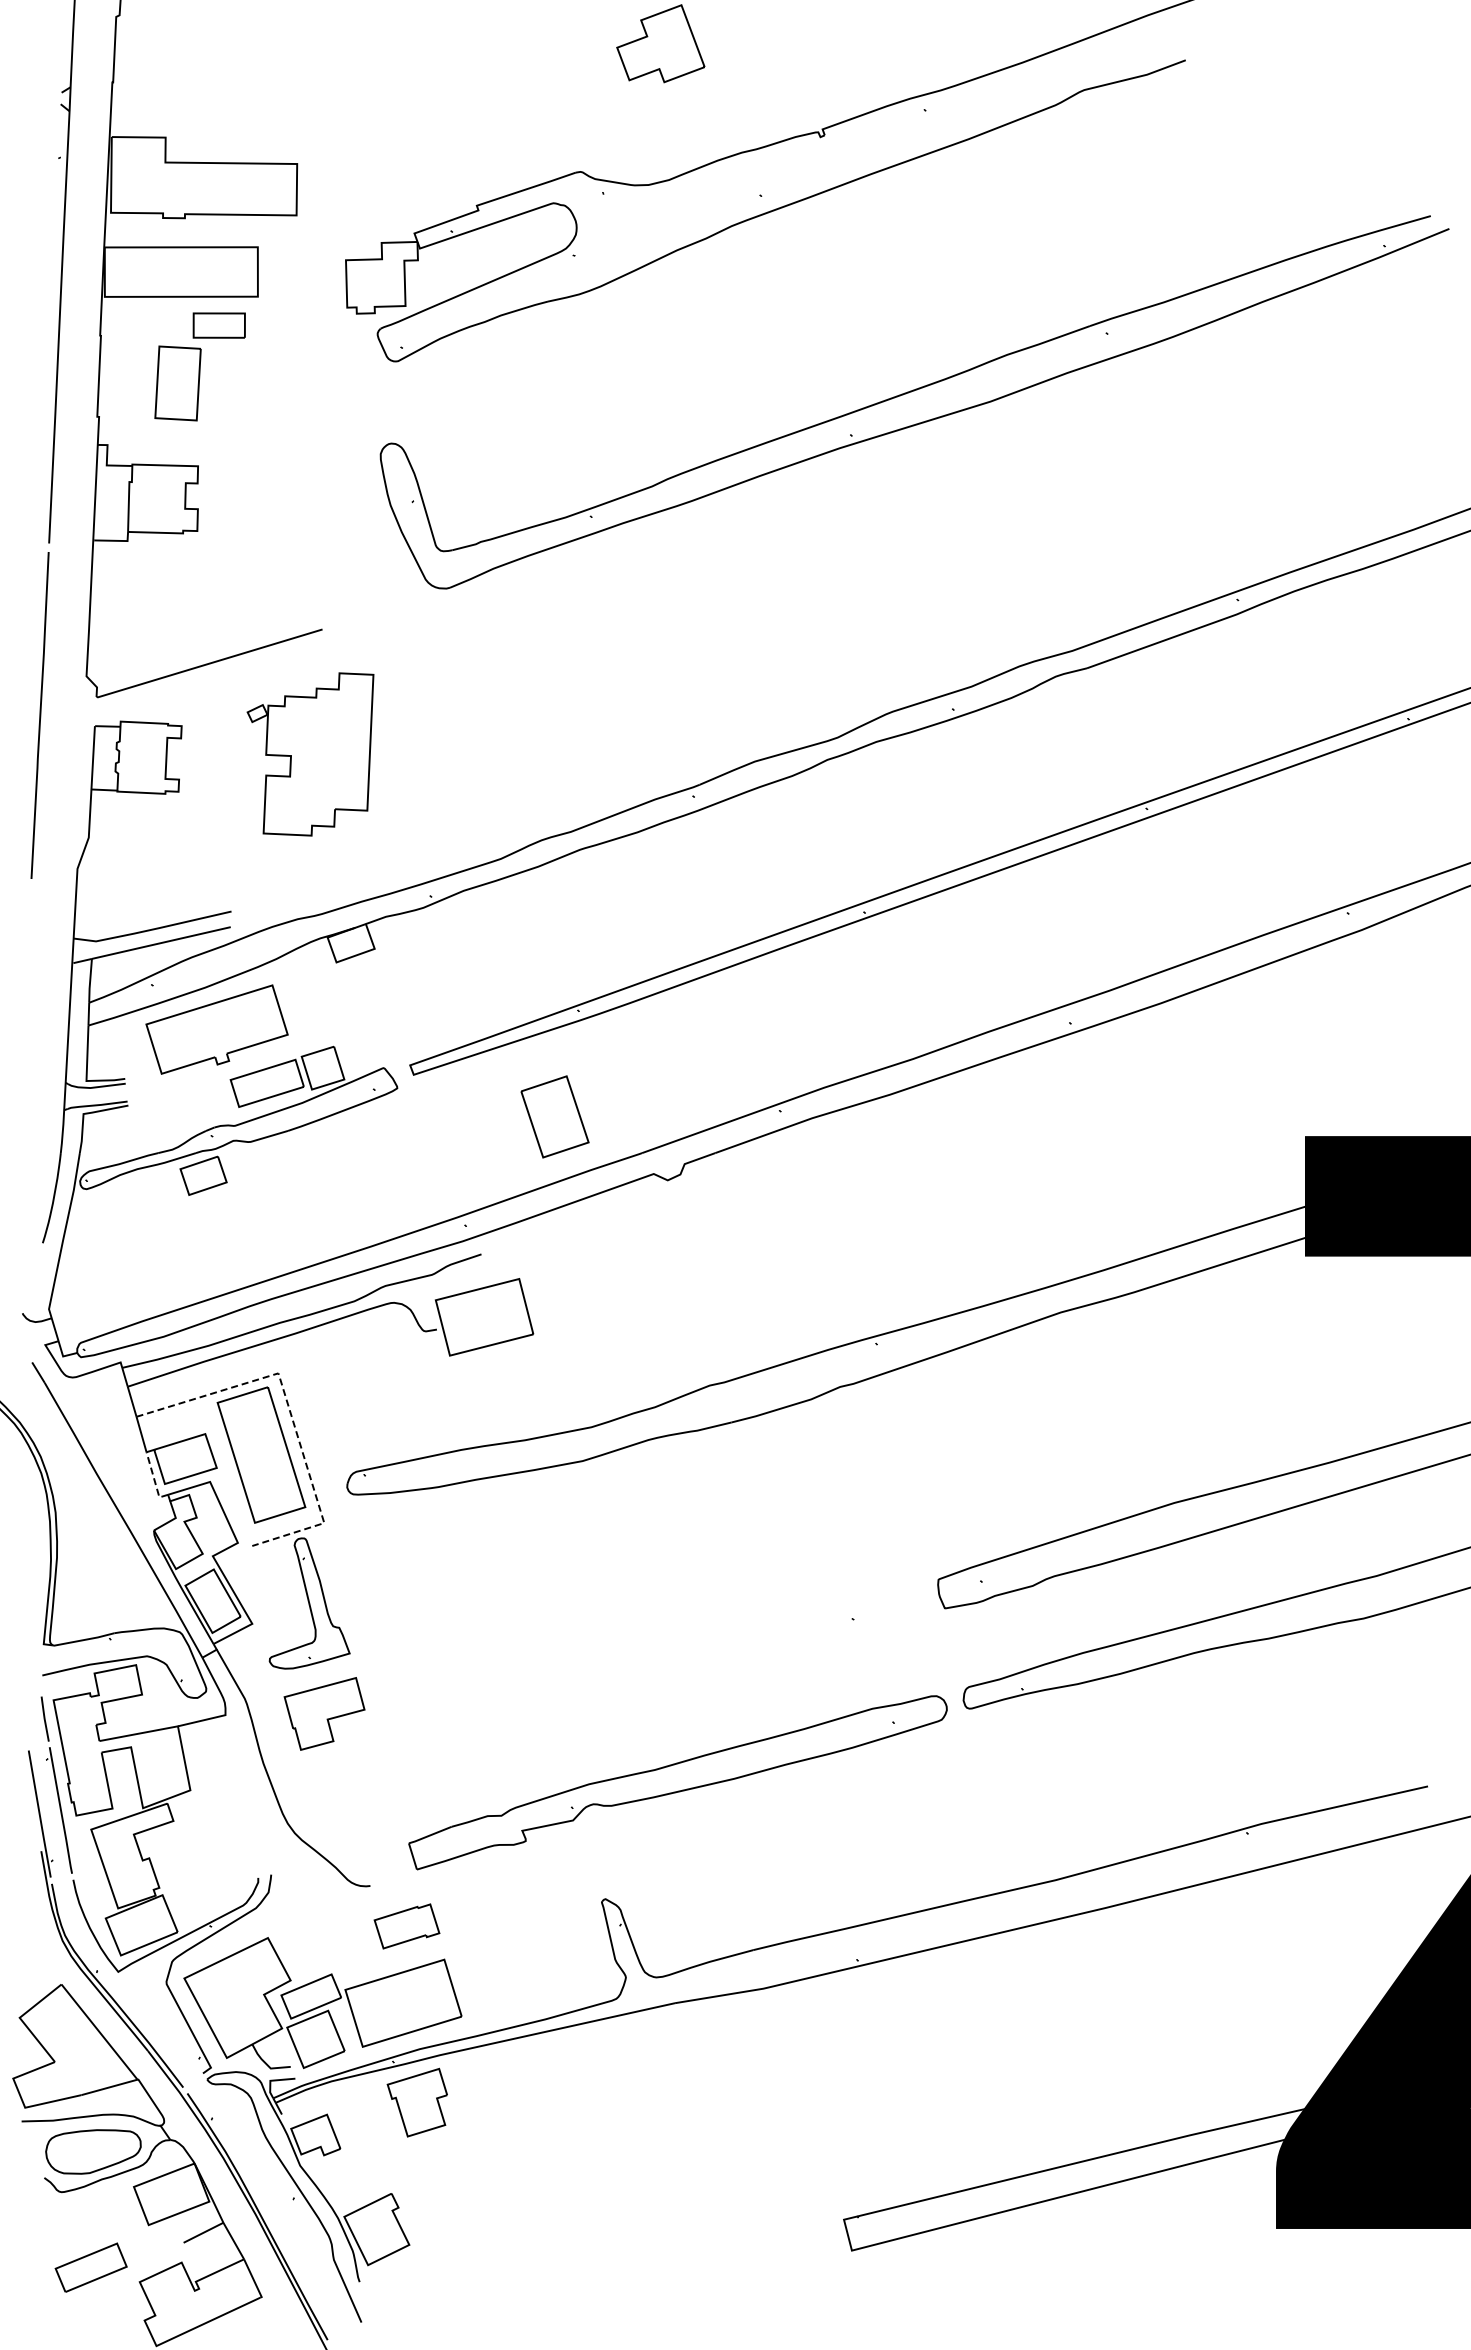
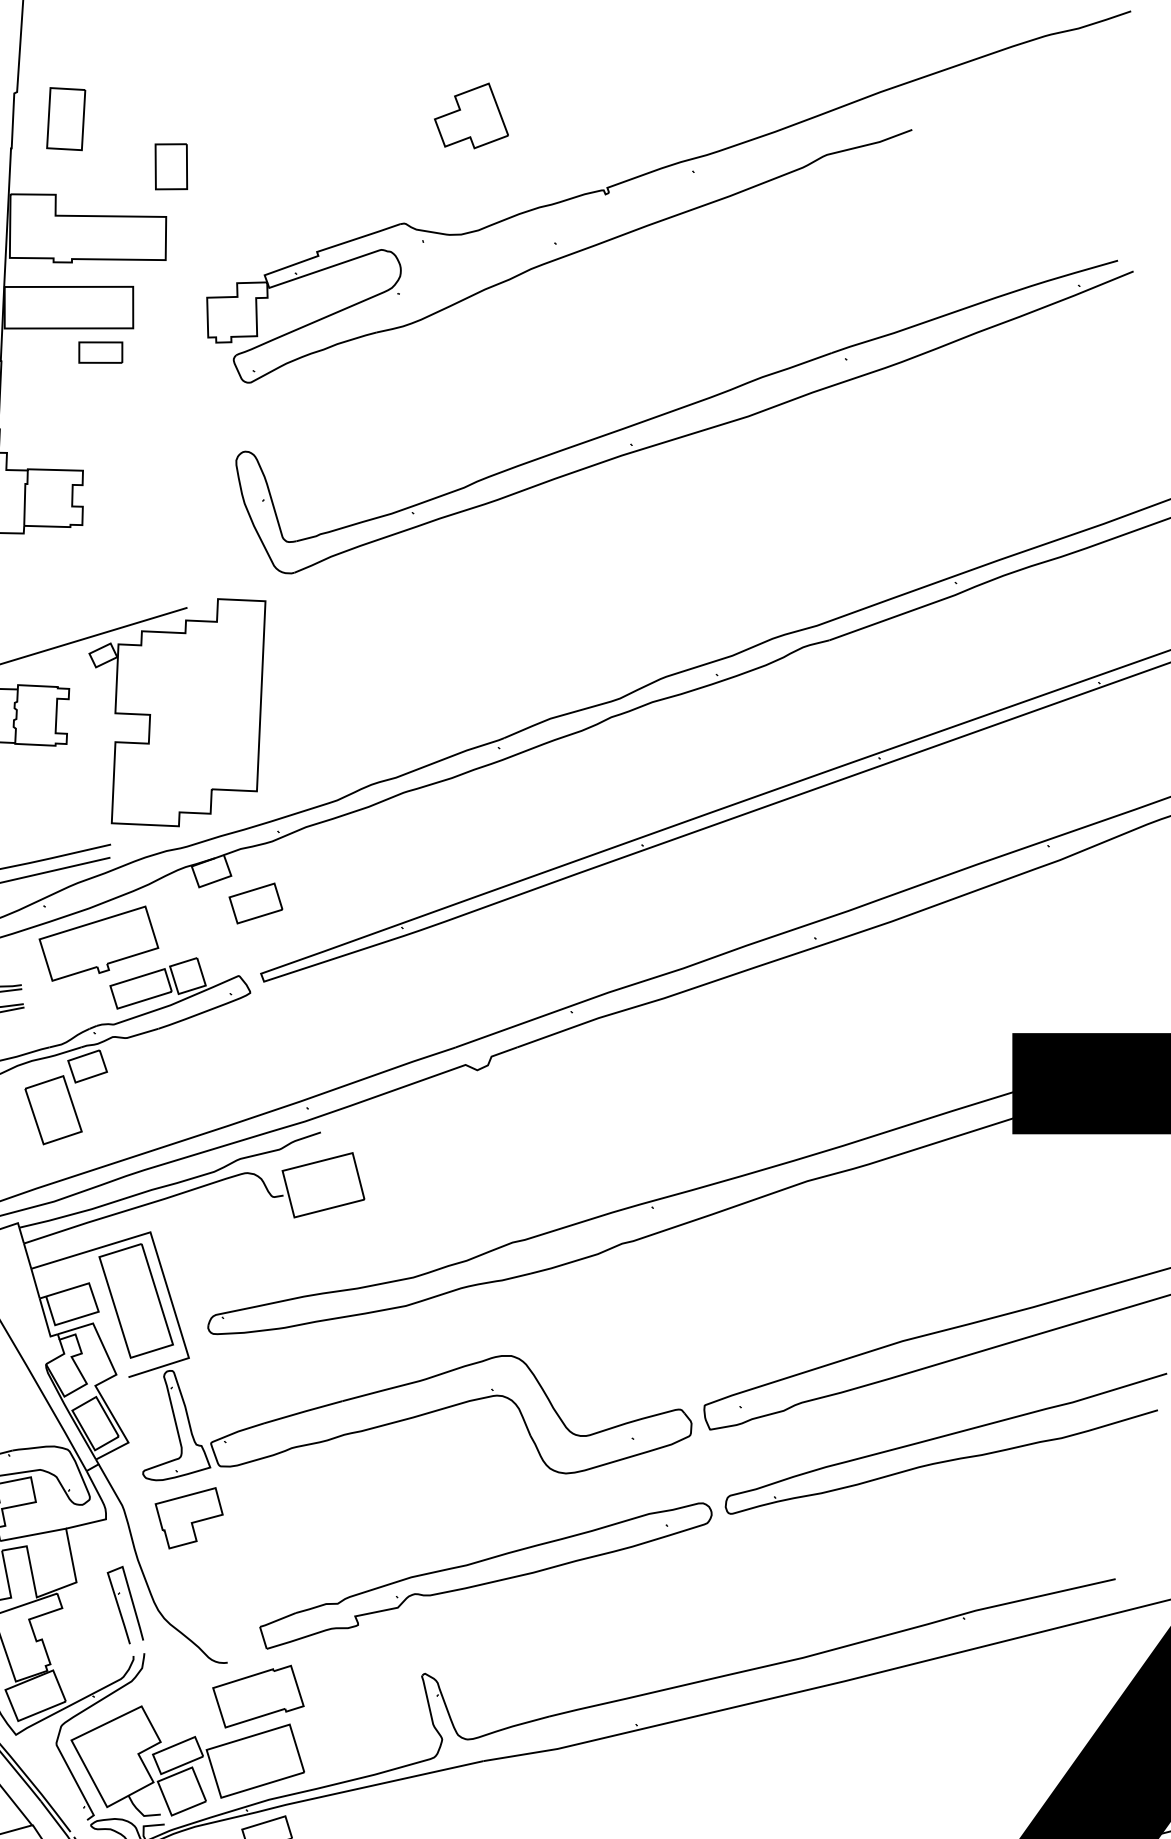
part: (302, 104) -> (170, 166), added
part: (177, 383) -> (65, 119), moved
part: (310, 754) -> (177, 712), size x1.67
part: (403, 981) -> (255, 903), added
part: (554, 1116) -> (53, 1109), moved
line: (290, 1413) -> (160, 1266), dashed -> solid
line: (154, 1479) -> (46, 1321), dashed -> solid
part: (634, 1582) -> (449, 1407), added
part: (241, 1819) -> (119, 1606), added
part: (406, 1926) -> (257, 1696), size x1.67

